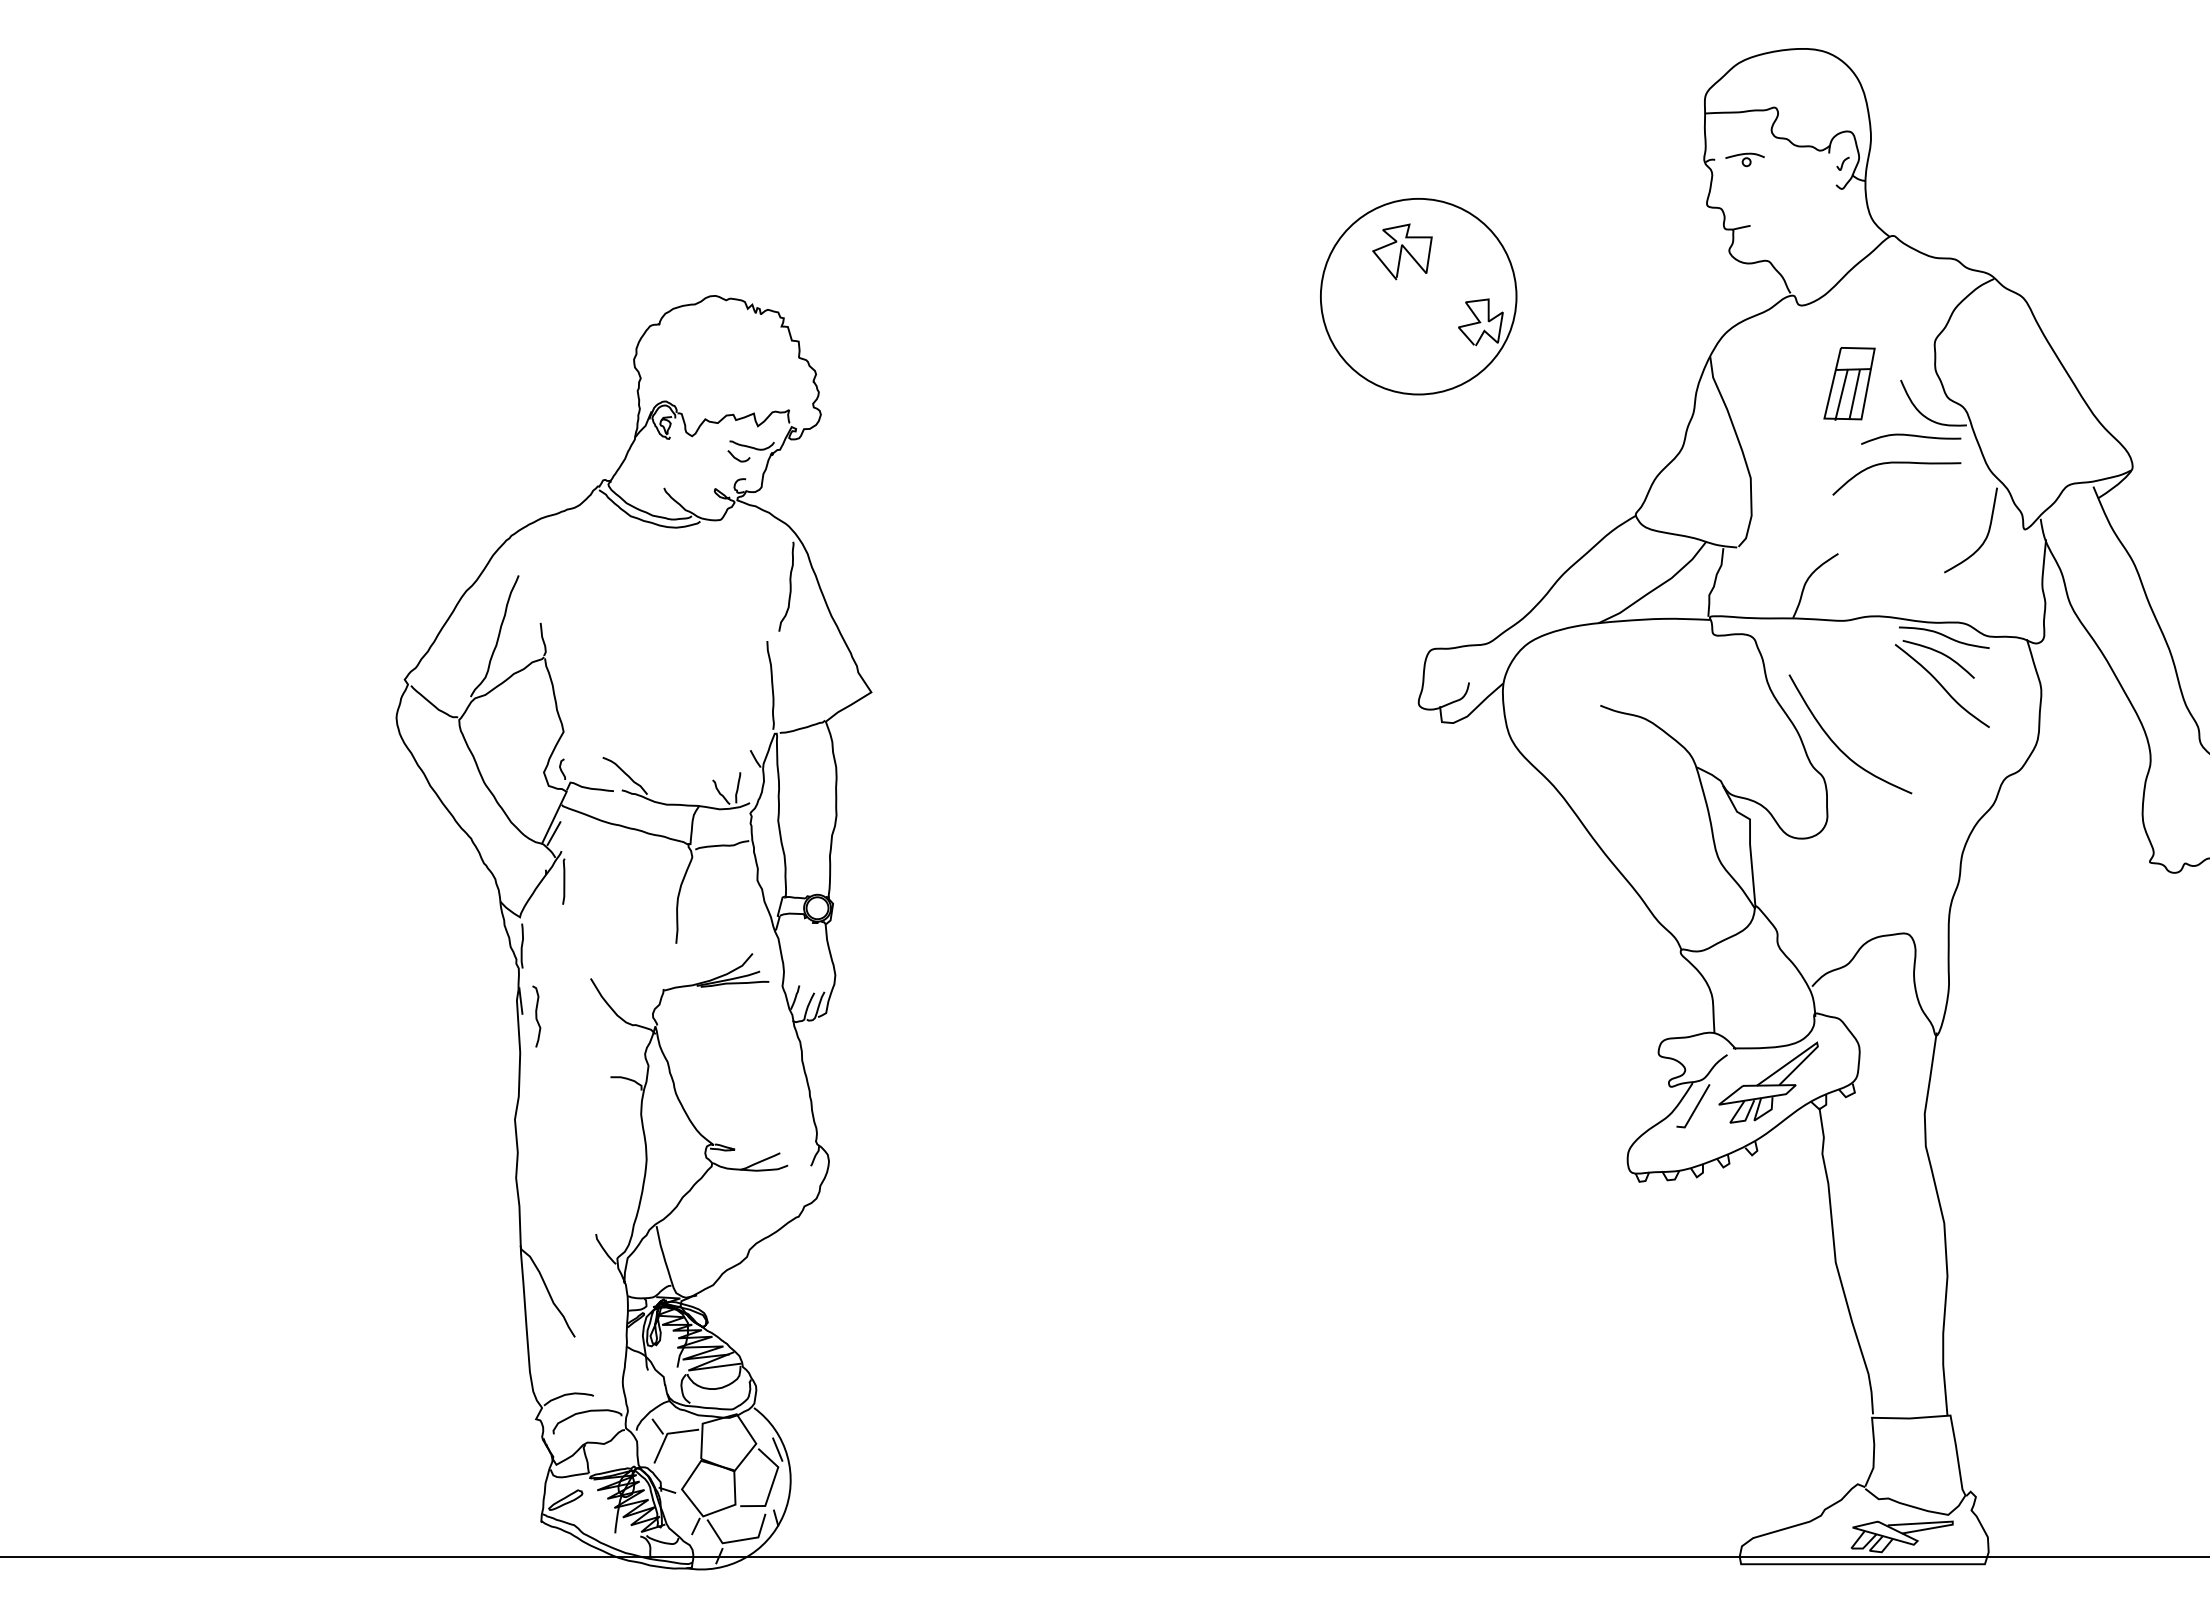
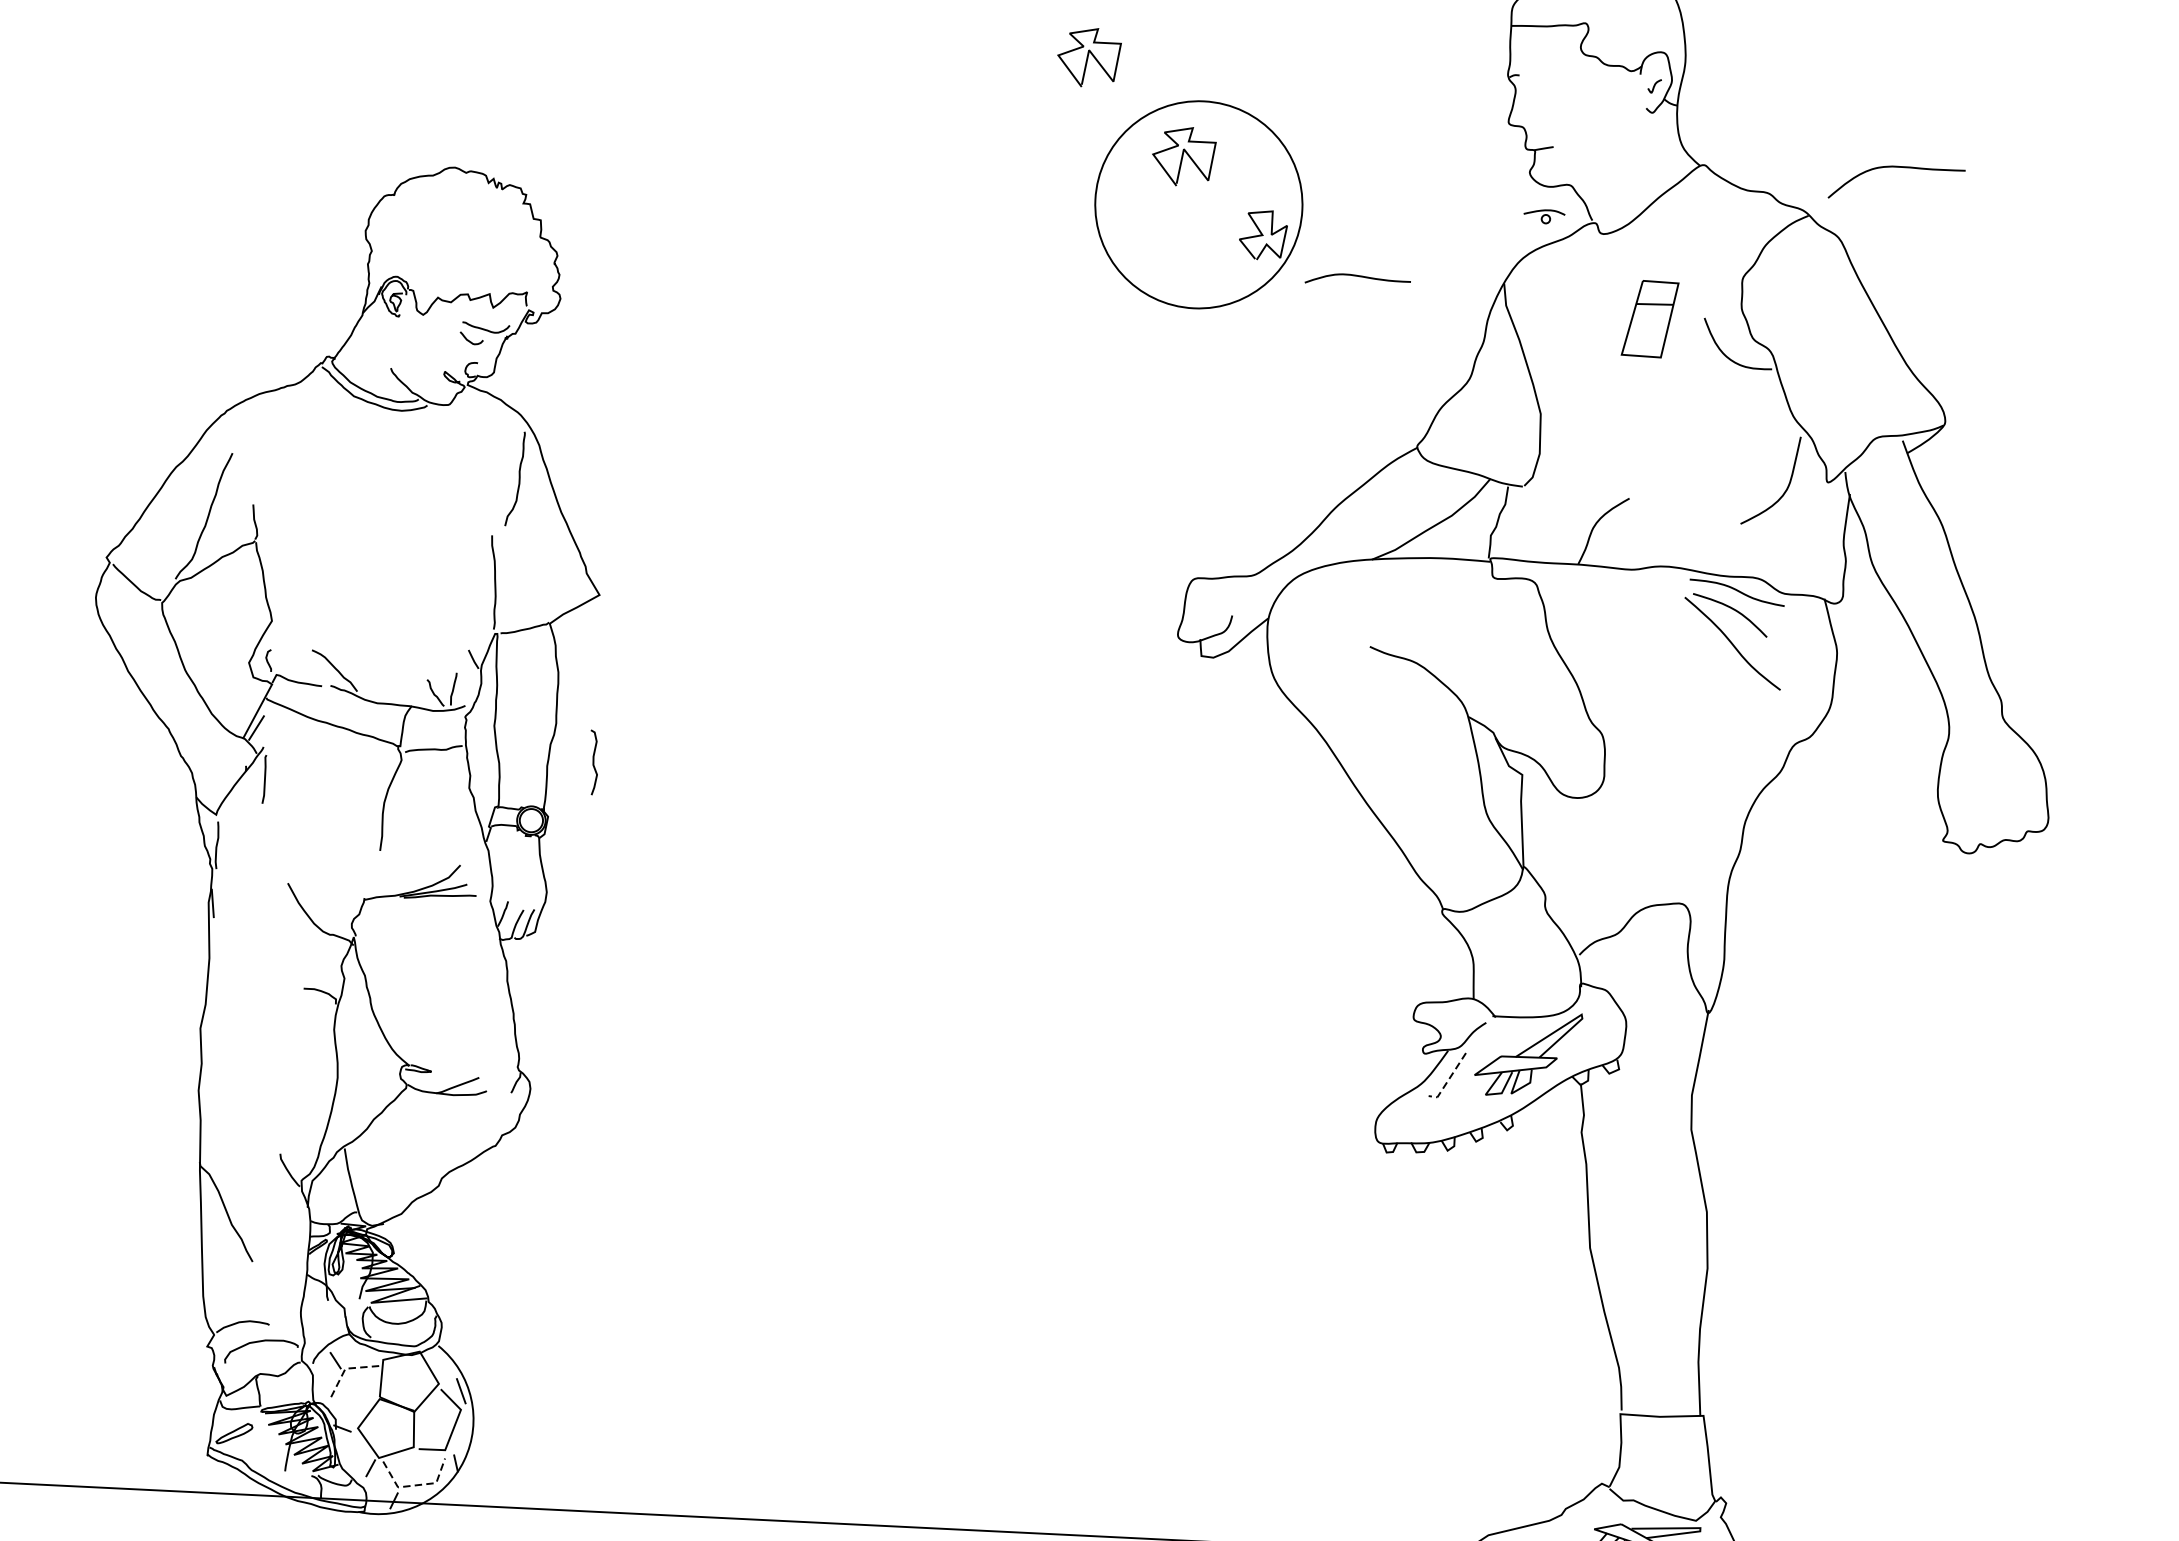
part: (1744, 159) -> (1543, 216), moved
curve: (1307, 162) -> (1088, 57), added
line: (1854, 393) -> (1654, 329), removed
line: (1841, 394) -> (1641, 330), removed
curve: (1911, 436) -> (1358, 277), moved
curve: (1896, 463) -> (1897, 167), moved
curve: (1838, 746) -> (1619, 702), removed
curve: (536, 1016) -> (593, 762), moved
line: (1694, 1110) -> (1448, 1079), solid -> dashed
line: (667, 1433) -> (345, 1368), solid -> dashed
line: (739, 1540) -> (416, 1485), solid -> dashed

